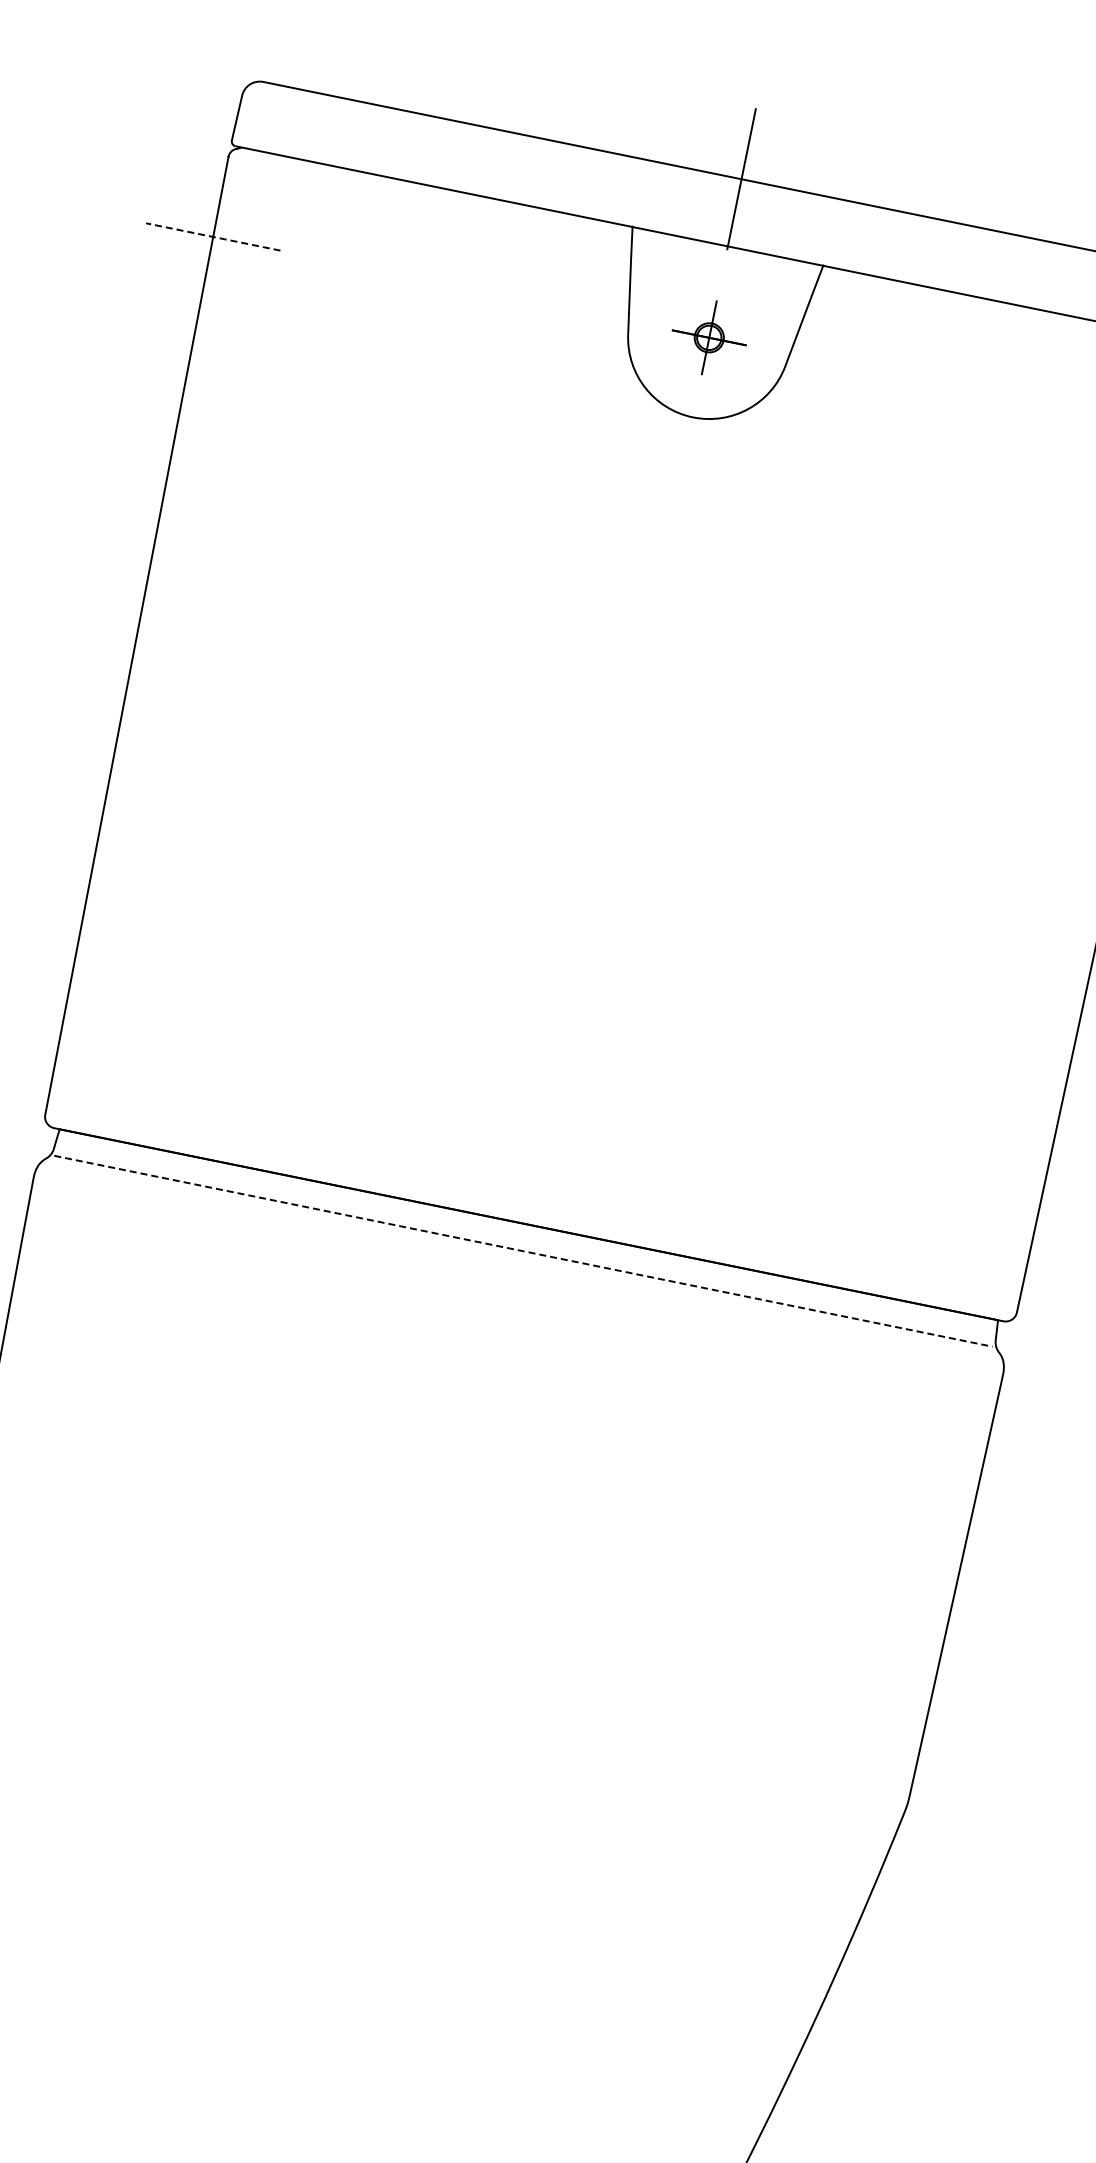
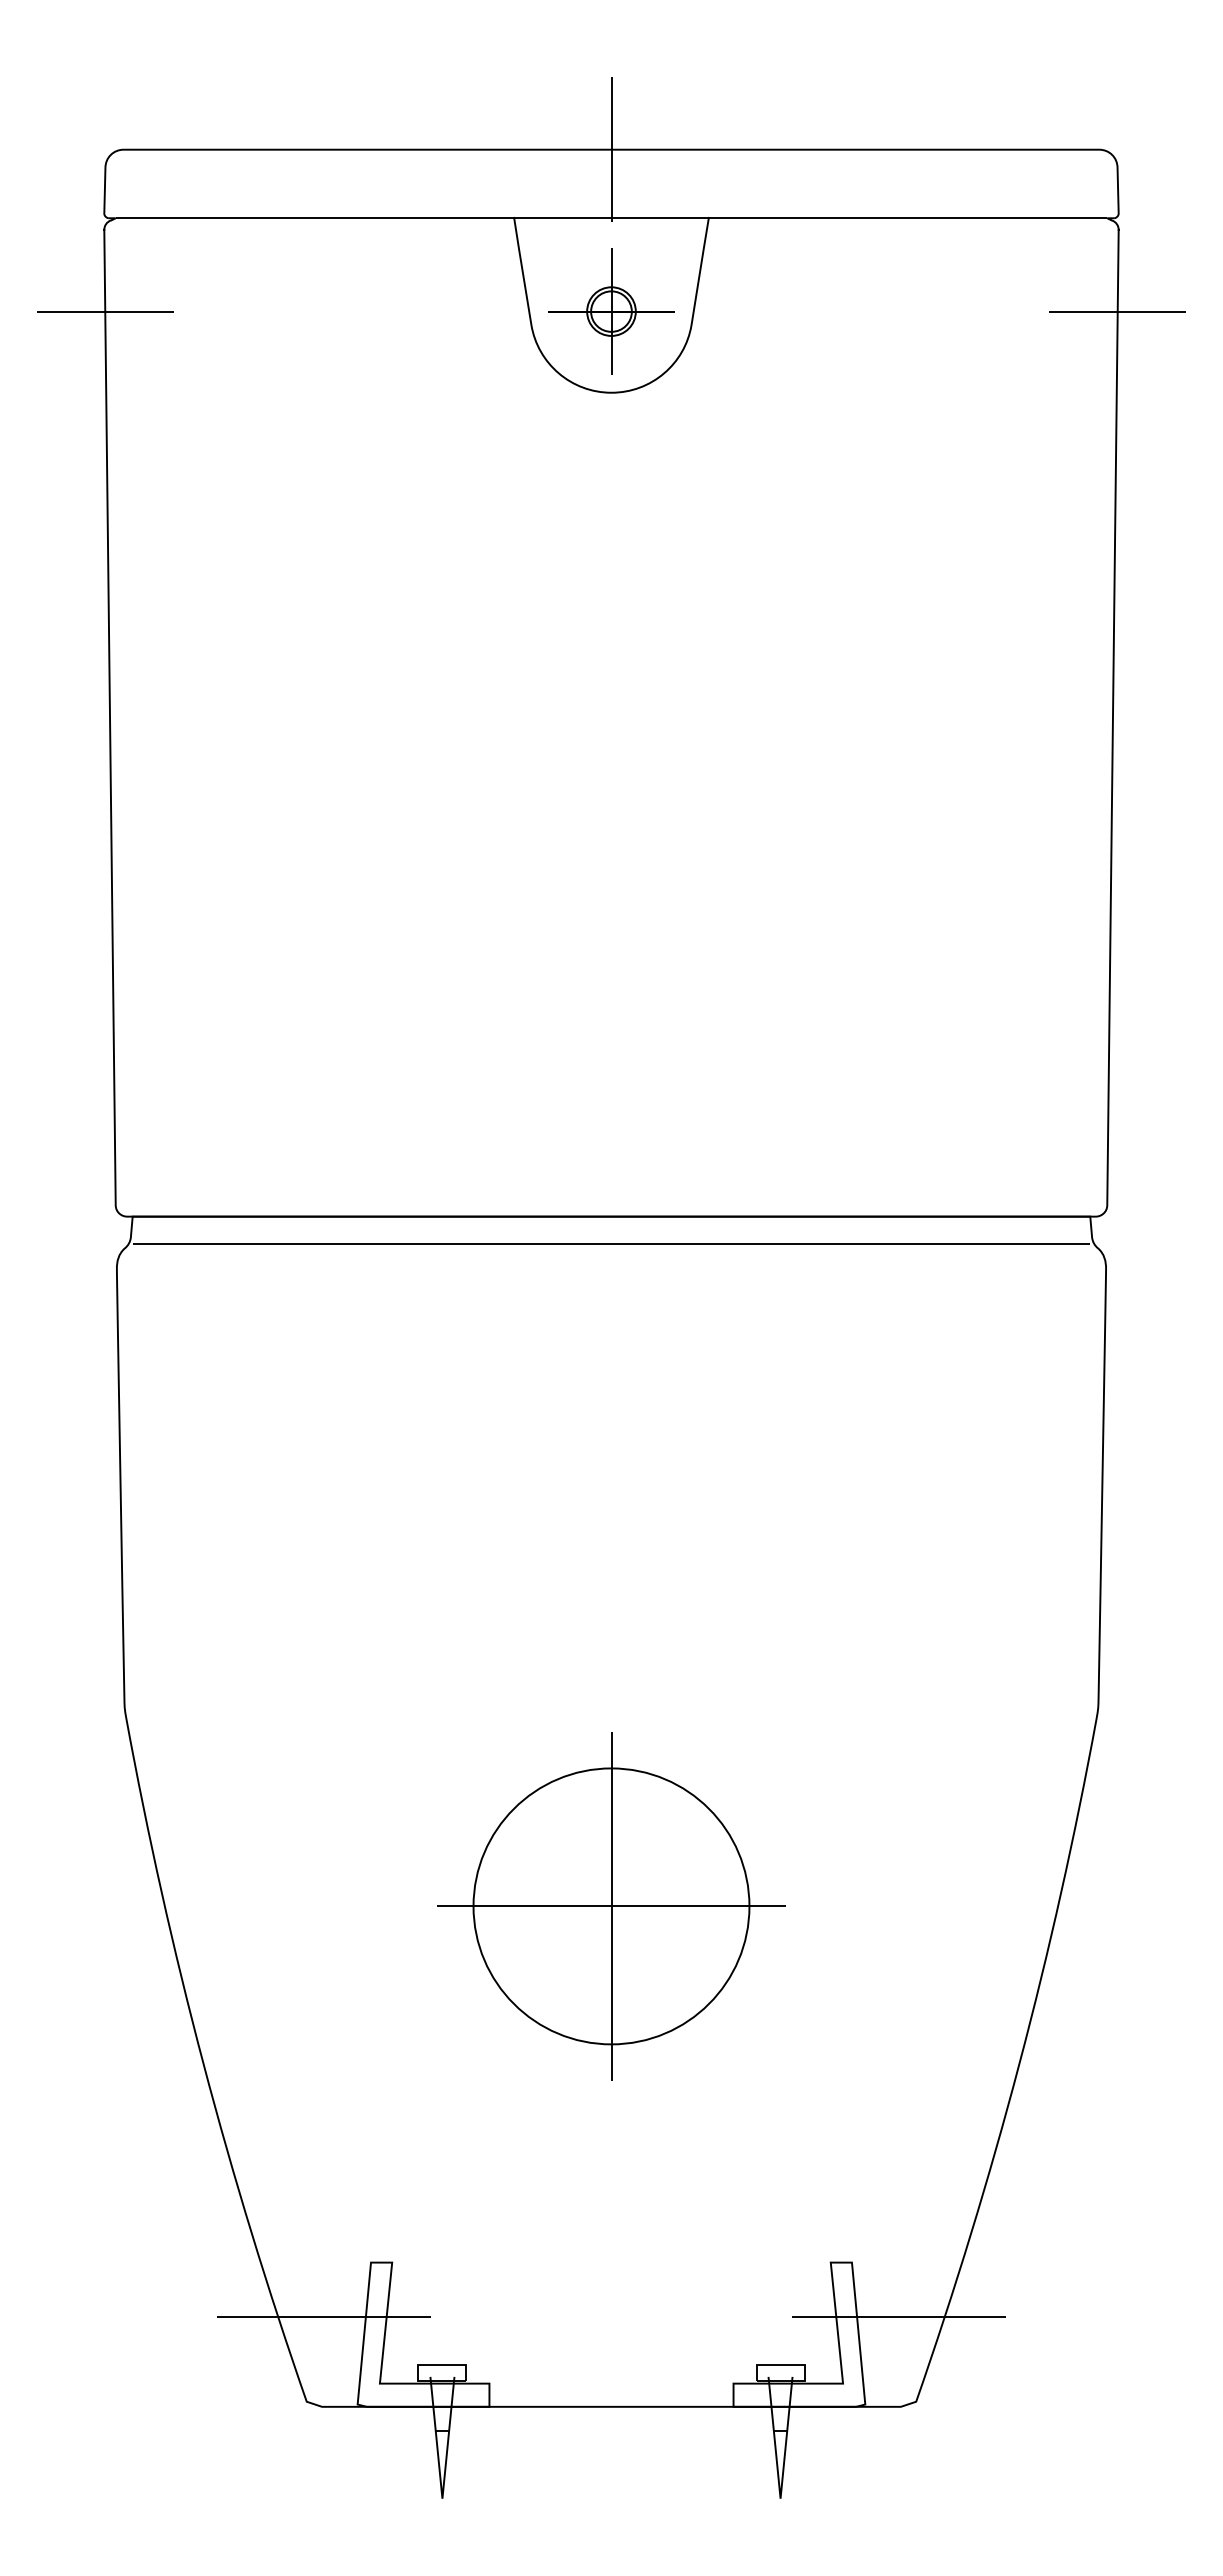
line: (213, 236) -> (105, 311), dashed -> solid
part: (709, 337) -> (611, 311), size x1.67
line: (523, 1251) -> (611, 1243), dashed -> solid
part: (391, 1900) -> (611, 1906), added

